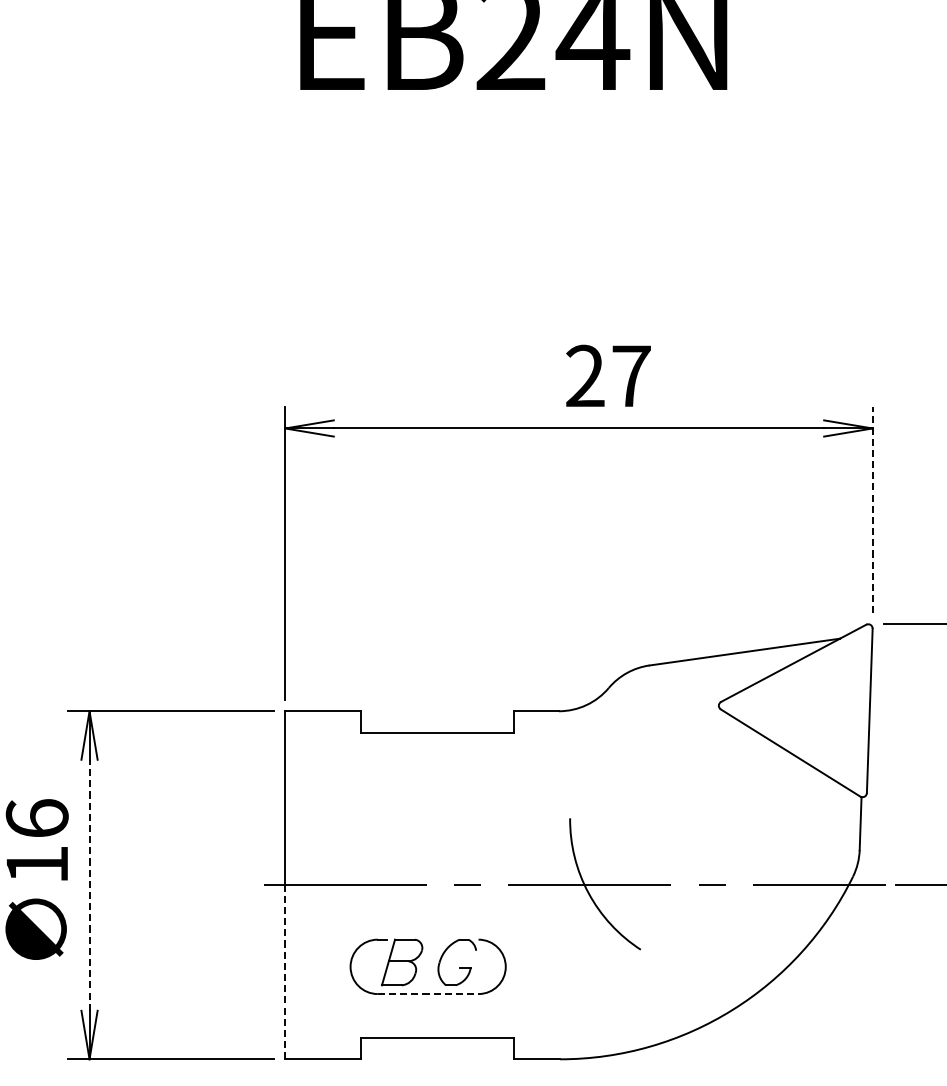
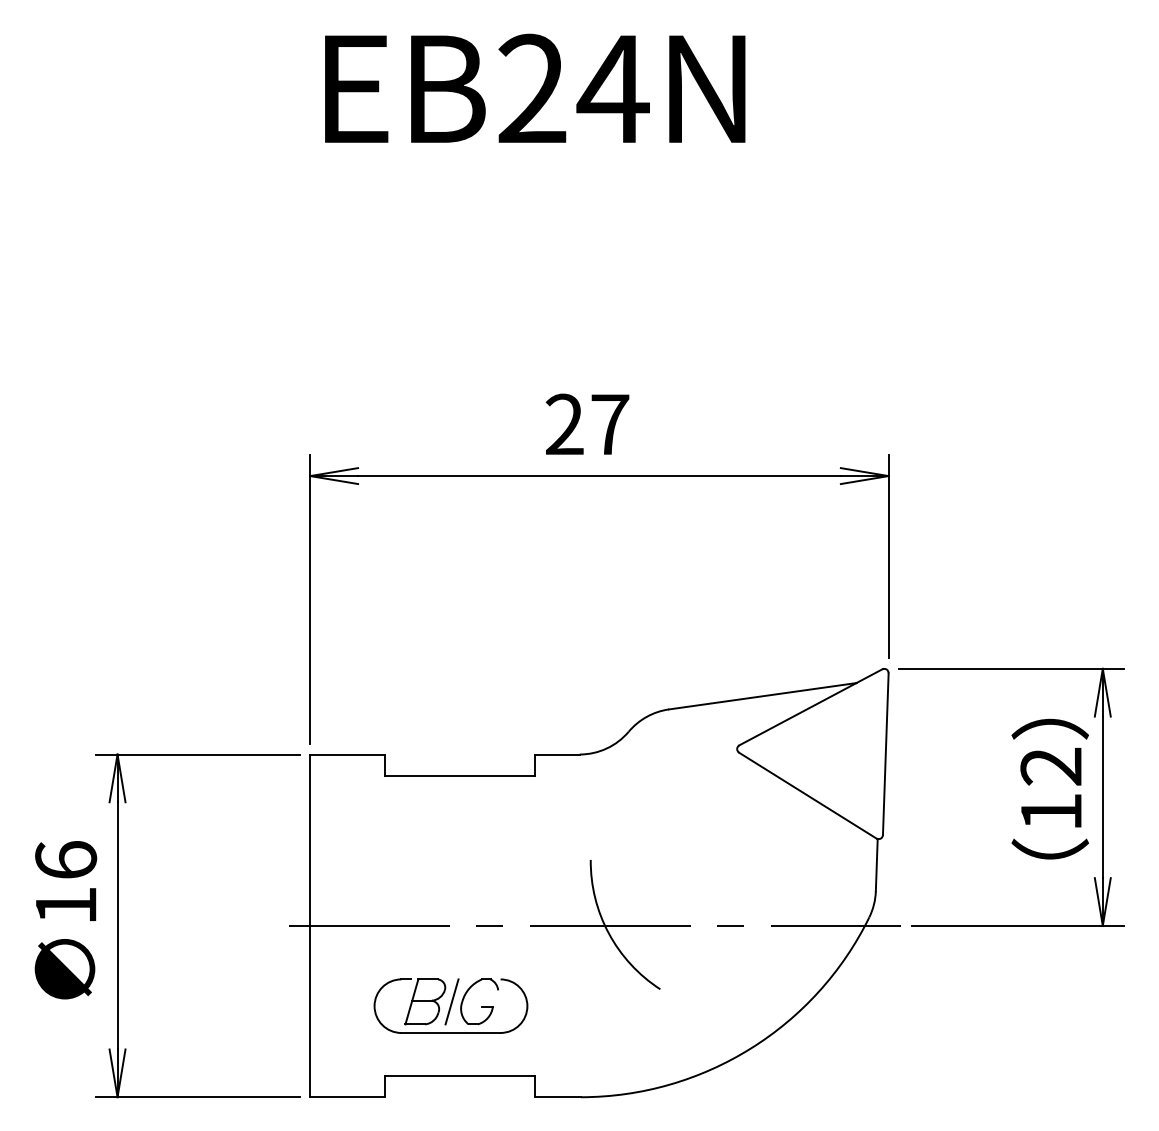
text: (608, 375) -> (587, 423), moved
line: (872, 510) -> (888, 556), dashed -> solid
line: (89, 884) -> (117, 925), dashed -> solid
line: (428, 962) -> (451, 1001), added
line: (285, 972) -> (310, 1011), dashed -> solid
line: (427, 993) -> (450, 1032), dashed -> solid

